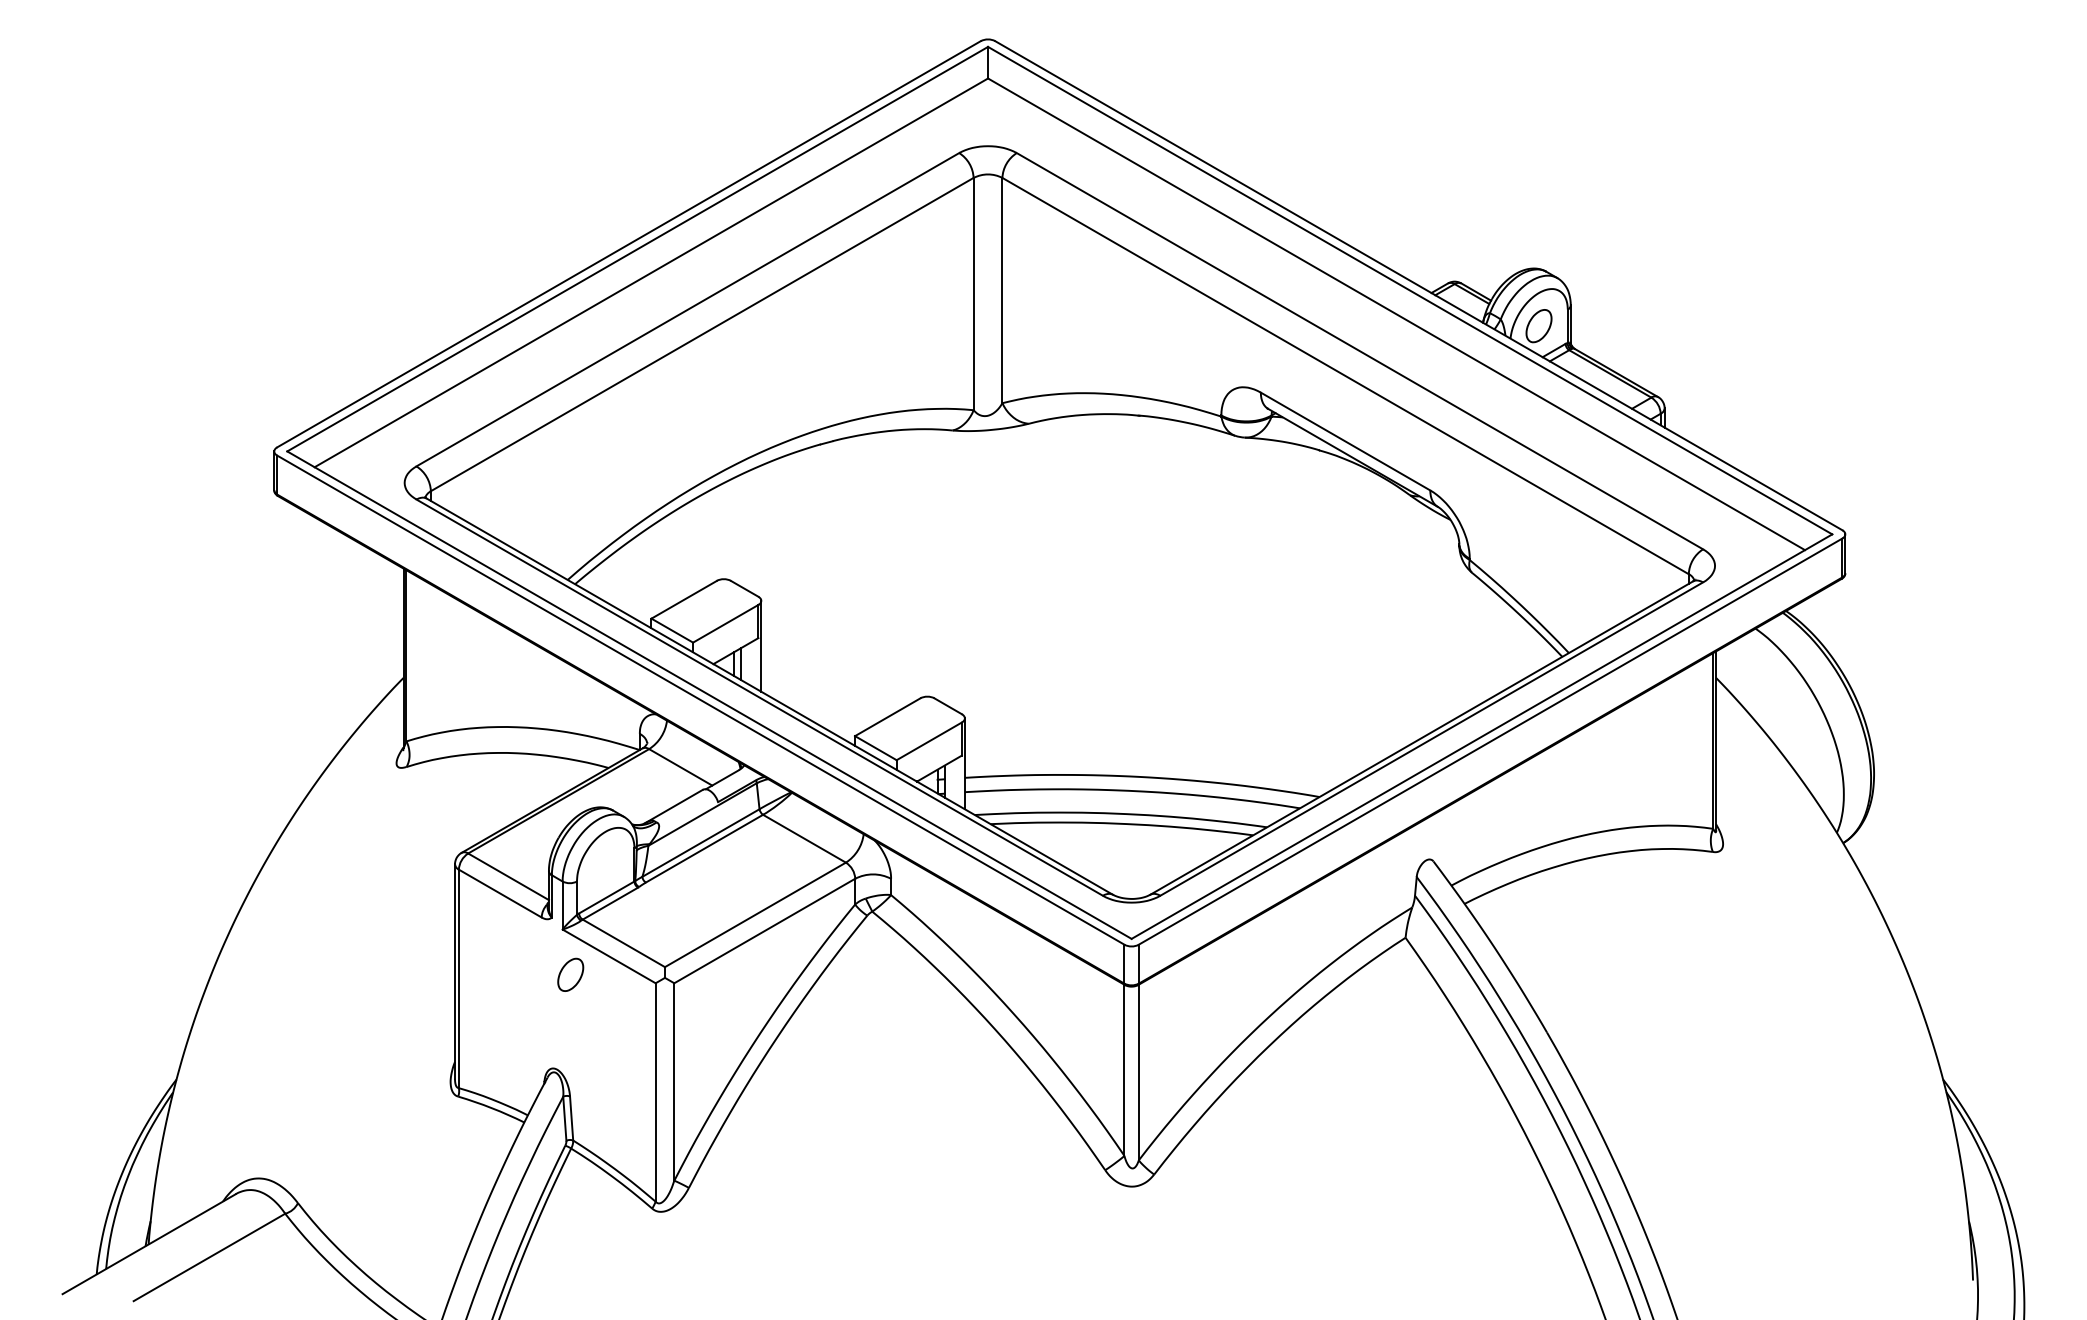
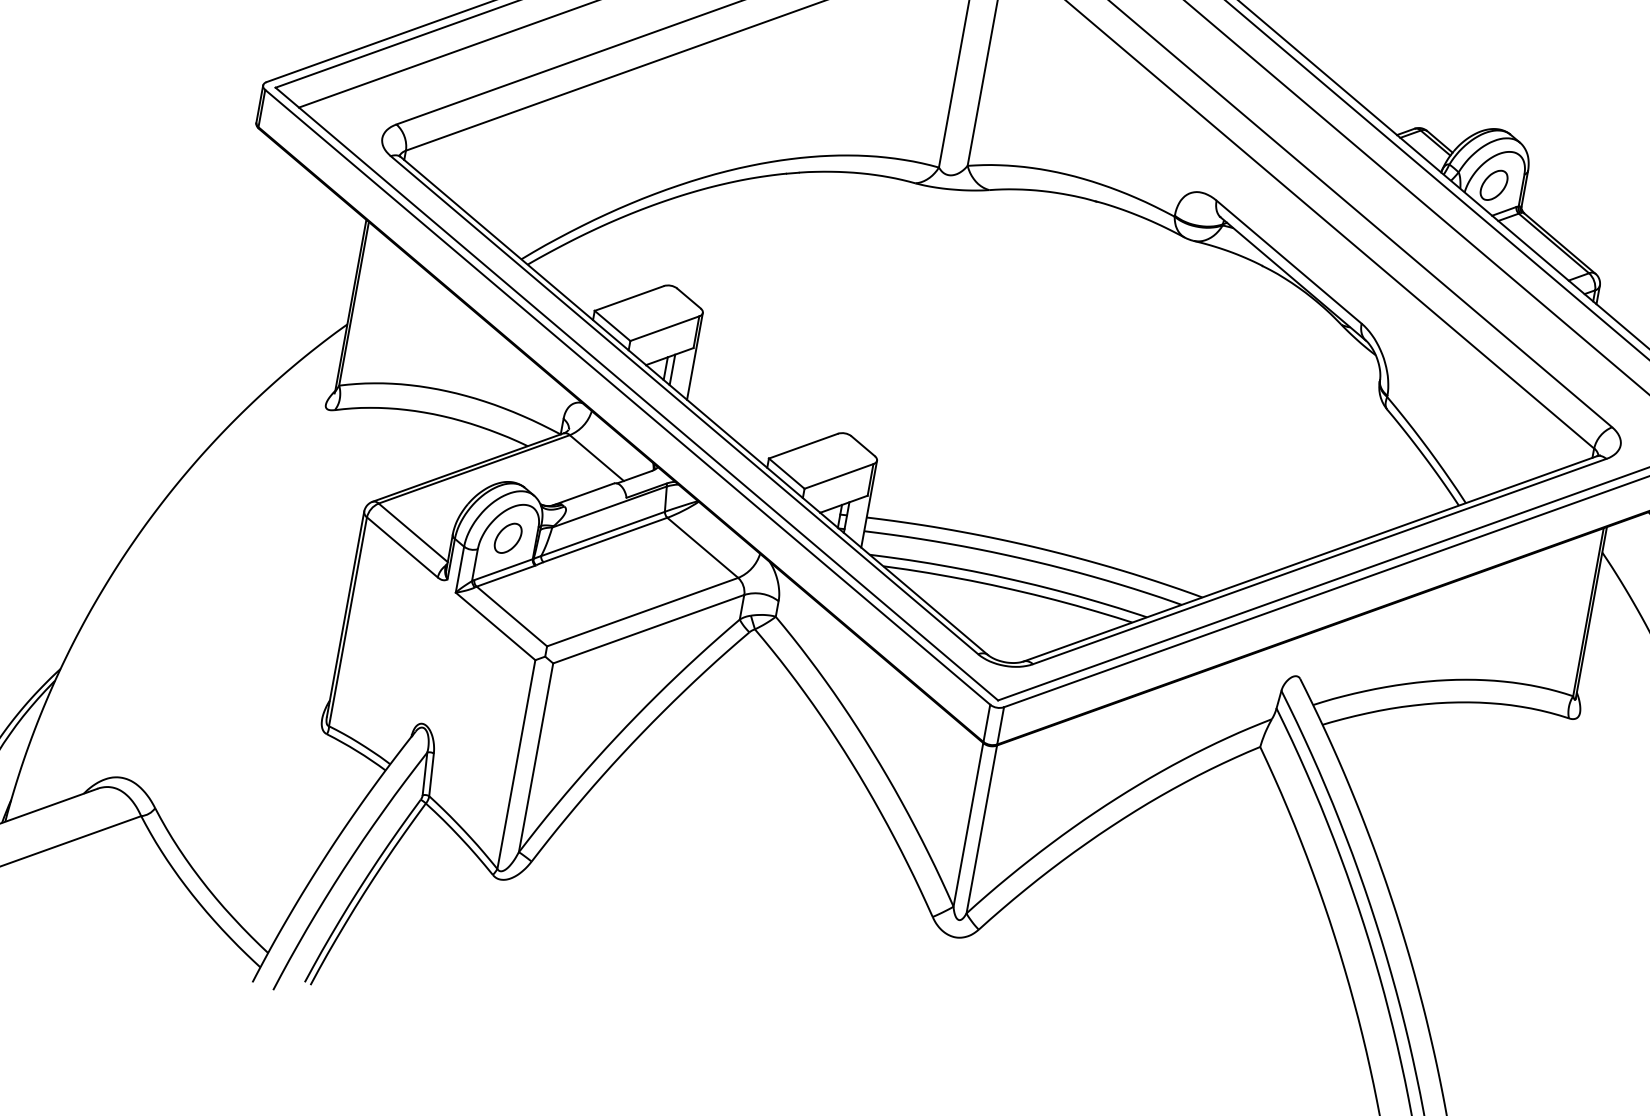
part: (570, 974) -> (508, 537), moved

